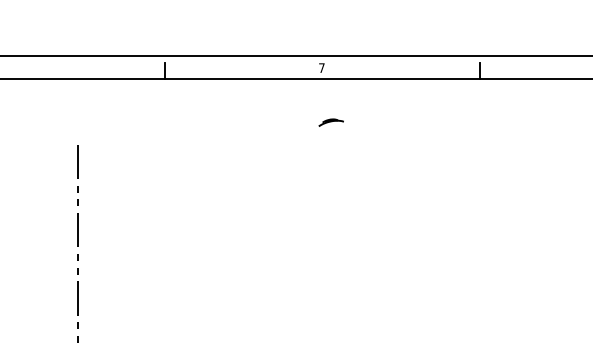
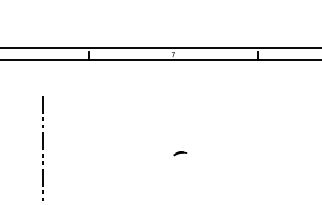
part: (331, 122) -> (180, 153), moved

